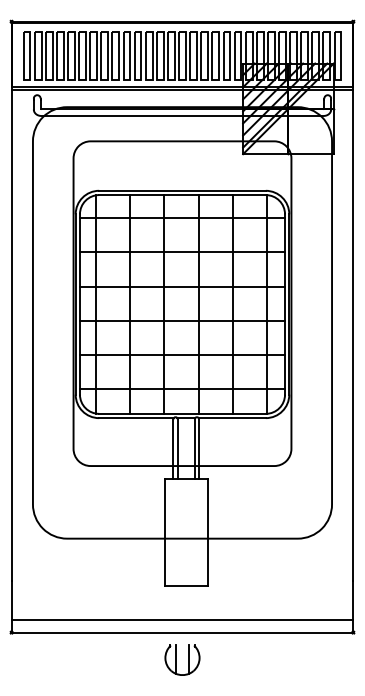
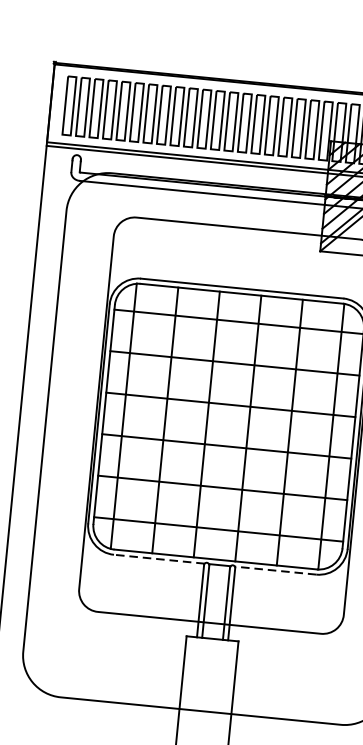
line: (136, 418) -> (159, 559), solid -> dashed
line: (232, 418) -> (275, 571), solid -> dashed

